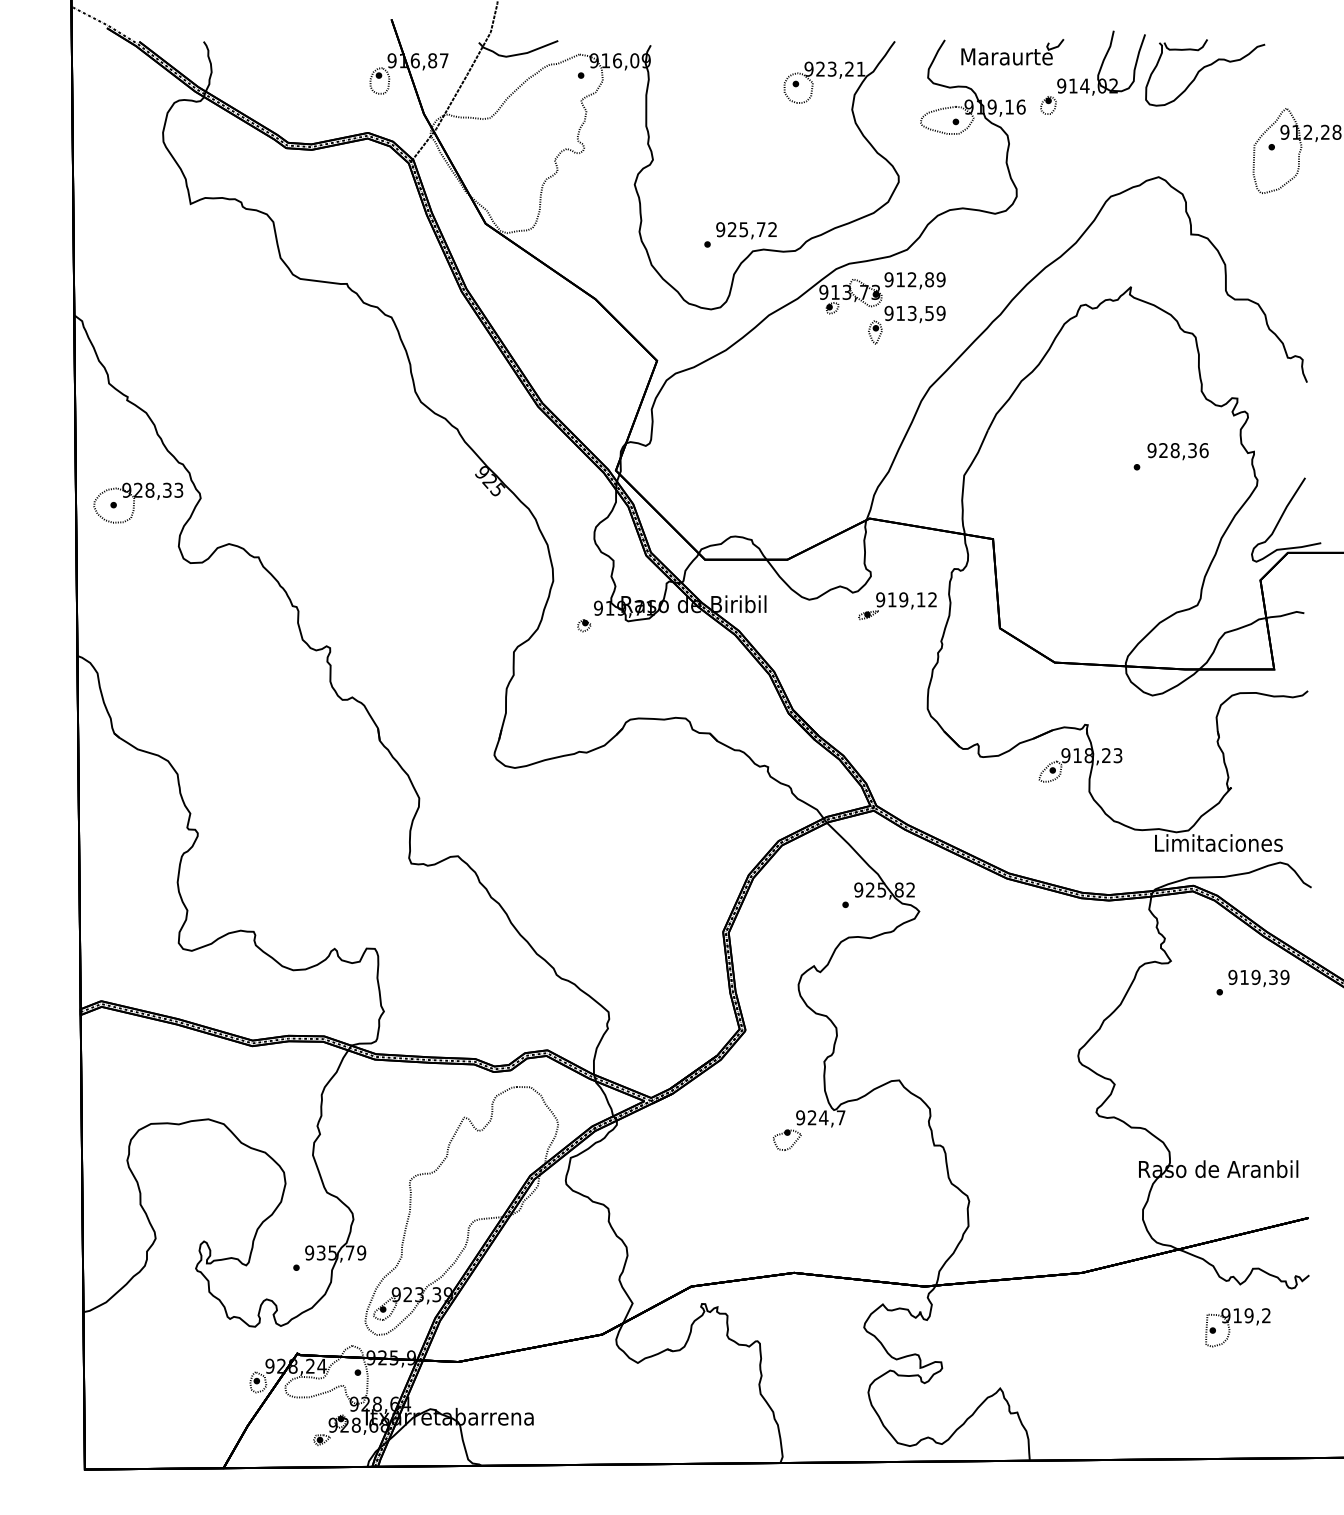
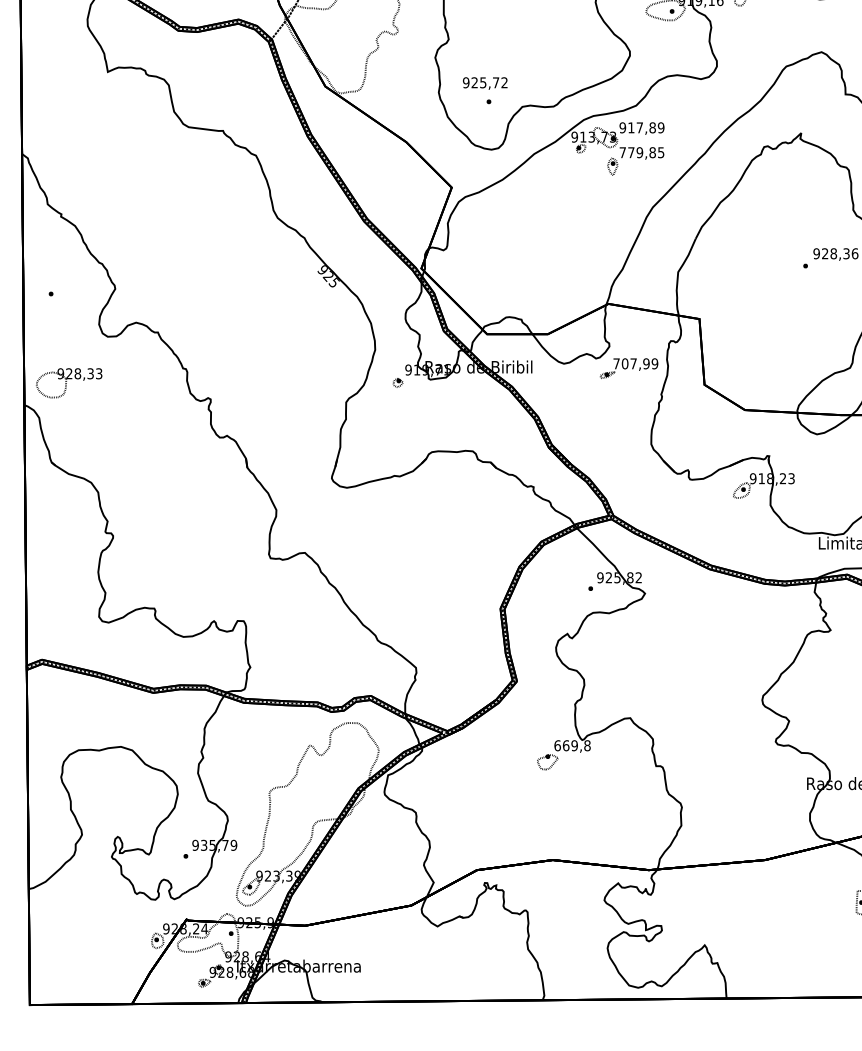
text: (746, 230) -> (485, 83), moved
text: (911, 279) -> (639, 127), 912,89 -> 917,89
text: (914, 312) -> (641, 151), 913,59 -> 779,85
part: (138, 502) -> (69, 382), moved
text: (906, 599) -> (635, 363), 919,12 -> 707,99
text: (820, 1117) -> (572, 745), 924,7 -> 669,8

